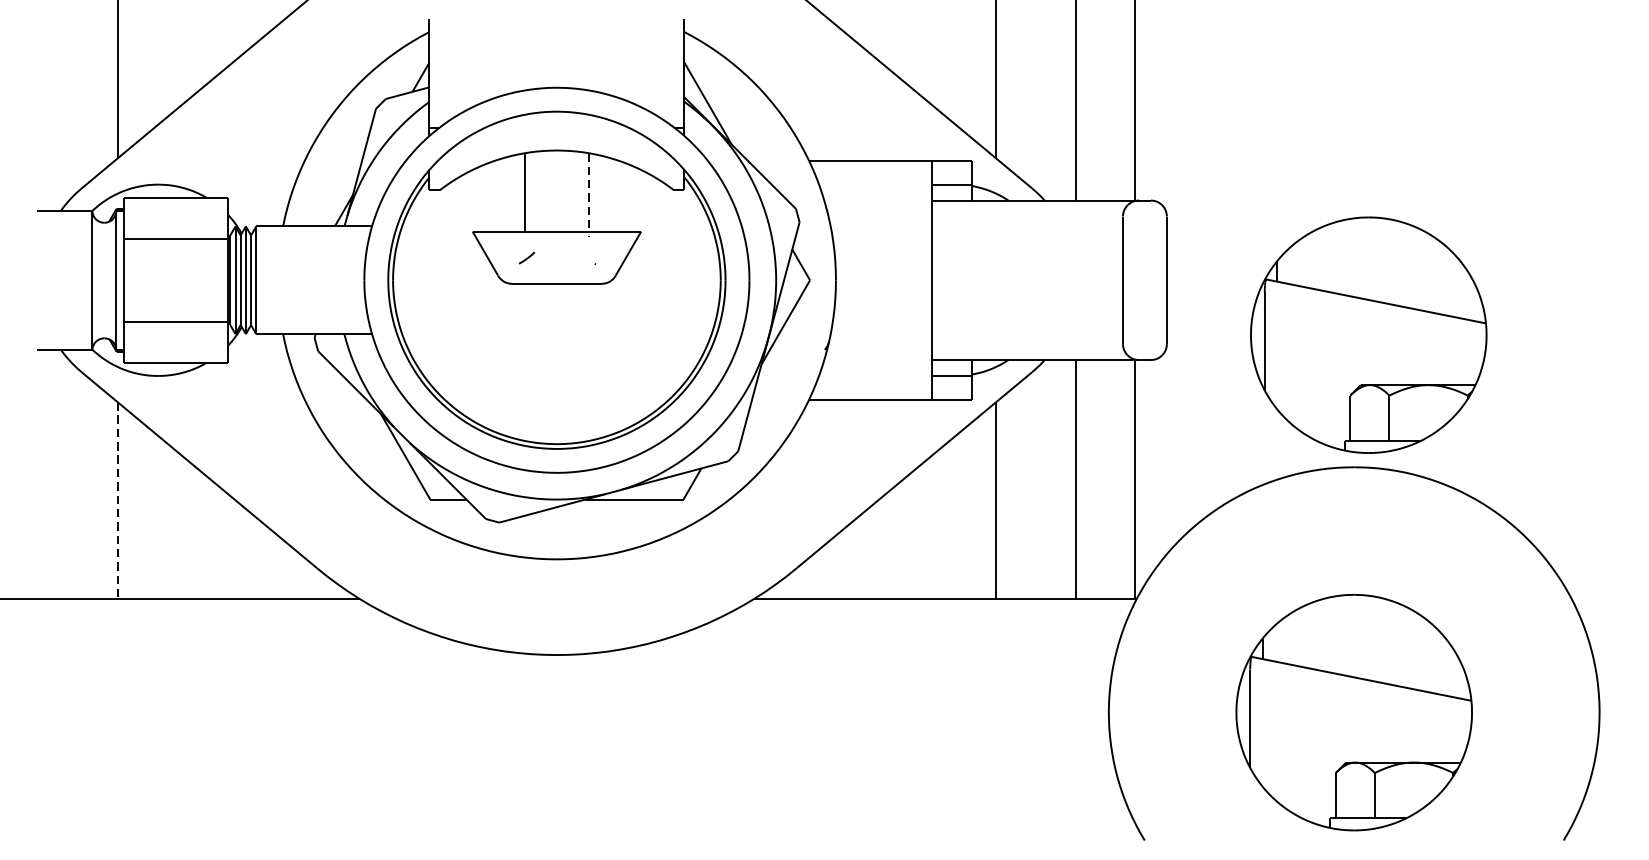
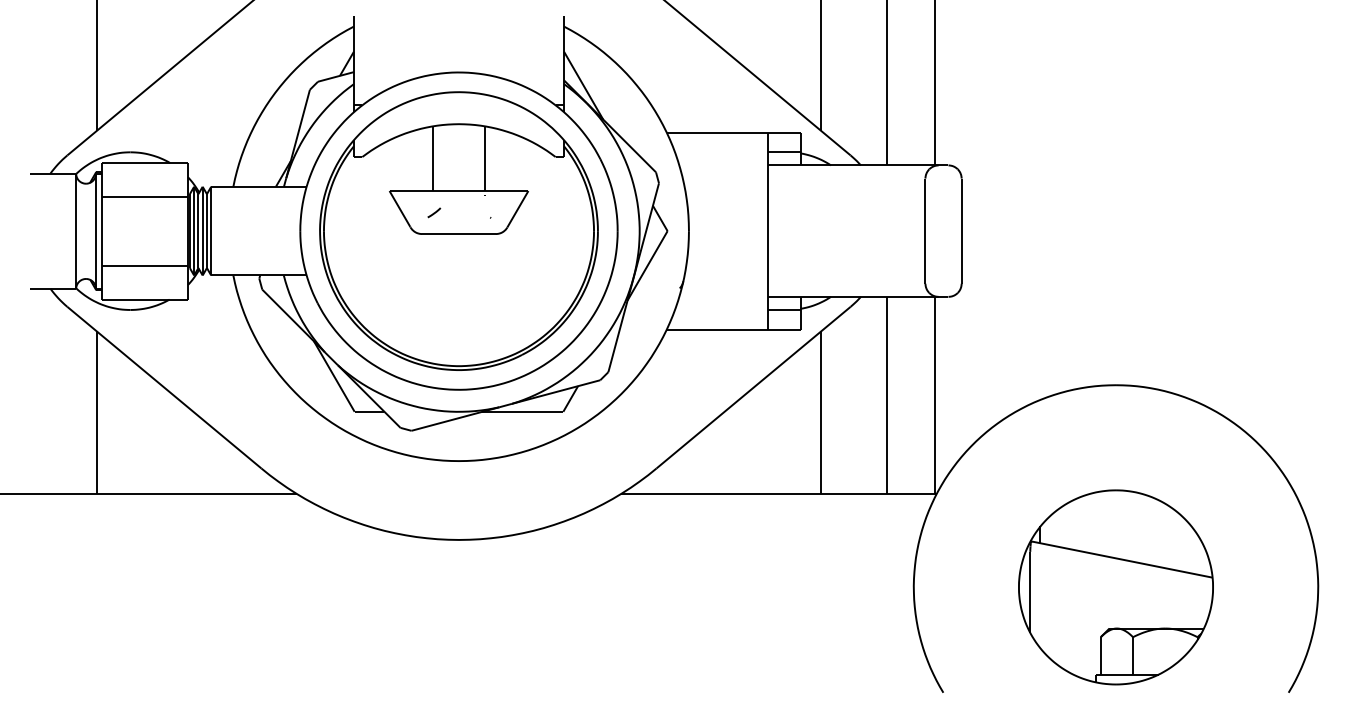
line: (589, 193) -> (485, 159), dashed -> solid
part: (1368, 335) -> (1127, 276), removed
line: (117, 501) -> (96, 413), dashed -> solid

